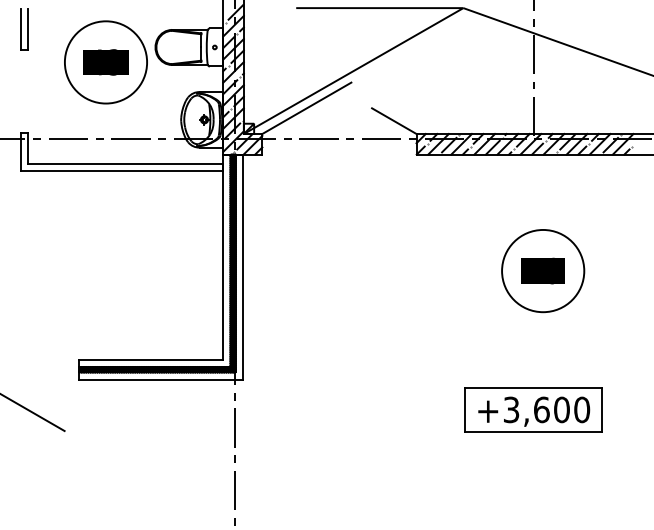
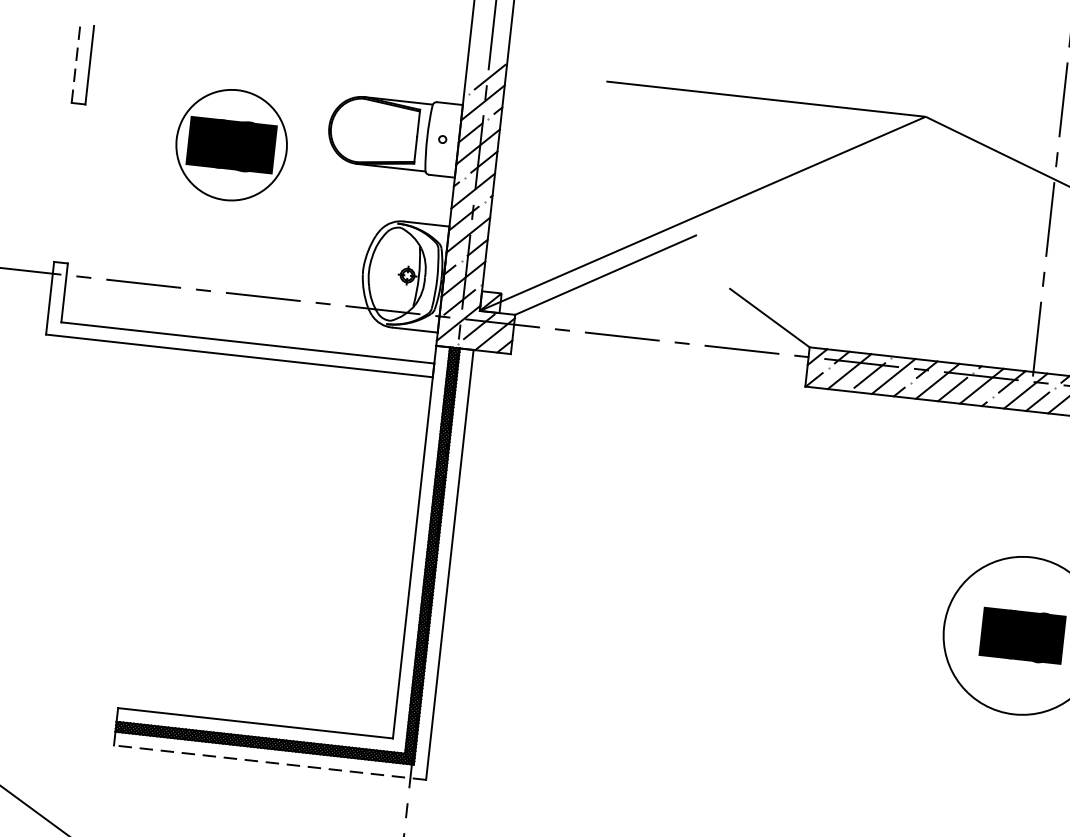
line: (20, 29) -> (75, 64), solid -> dashed
circle: (105, 62) -> (230, 145), size x0.7
line: (161, 379) -> (270, 762), solid -> dashed

